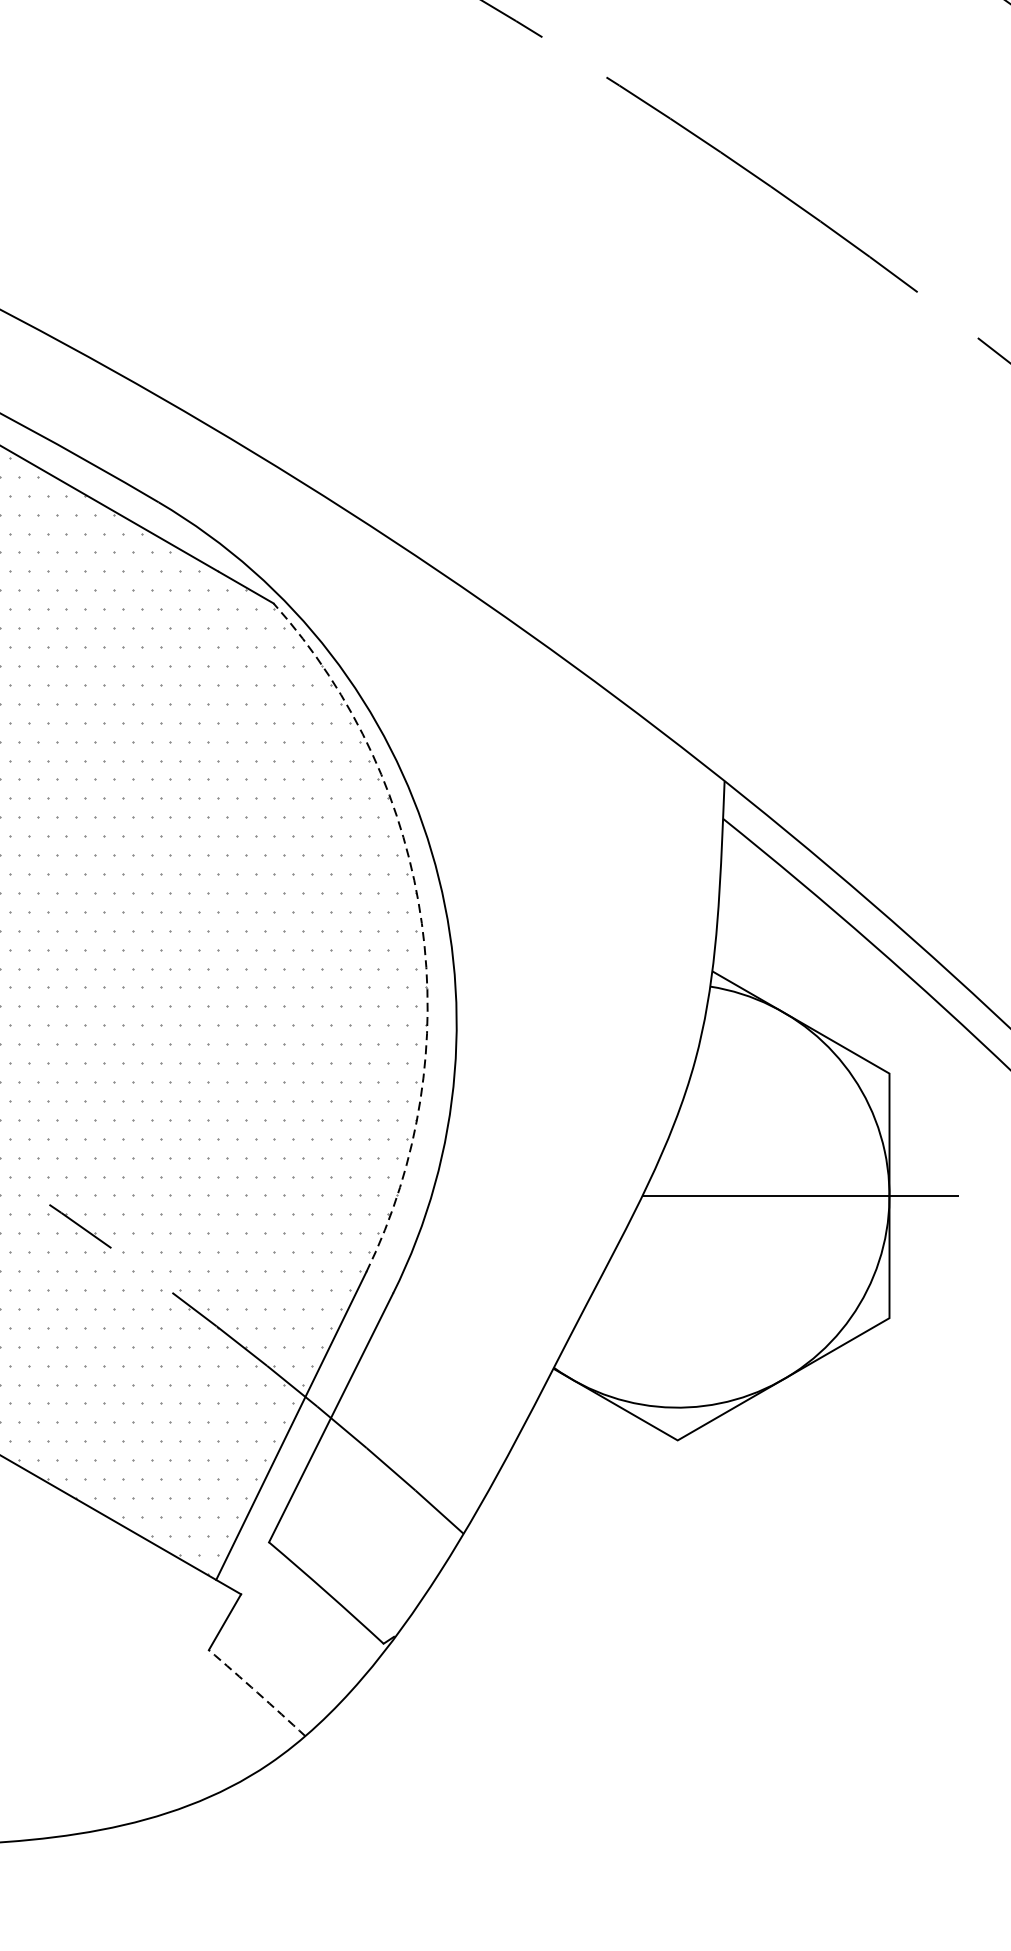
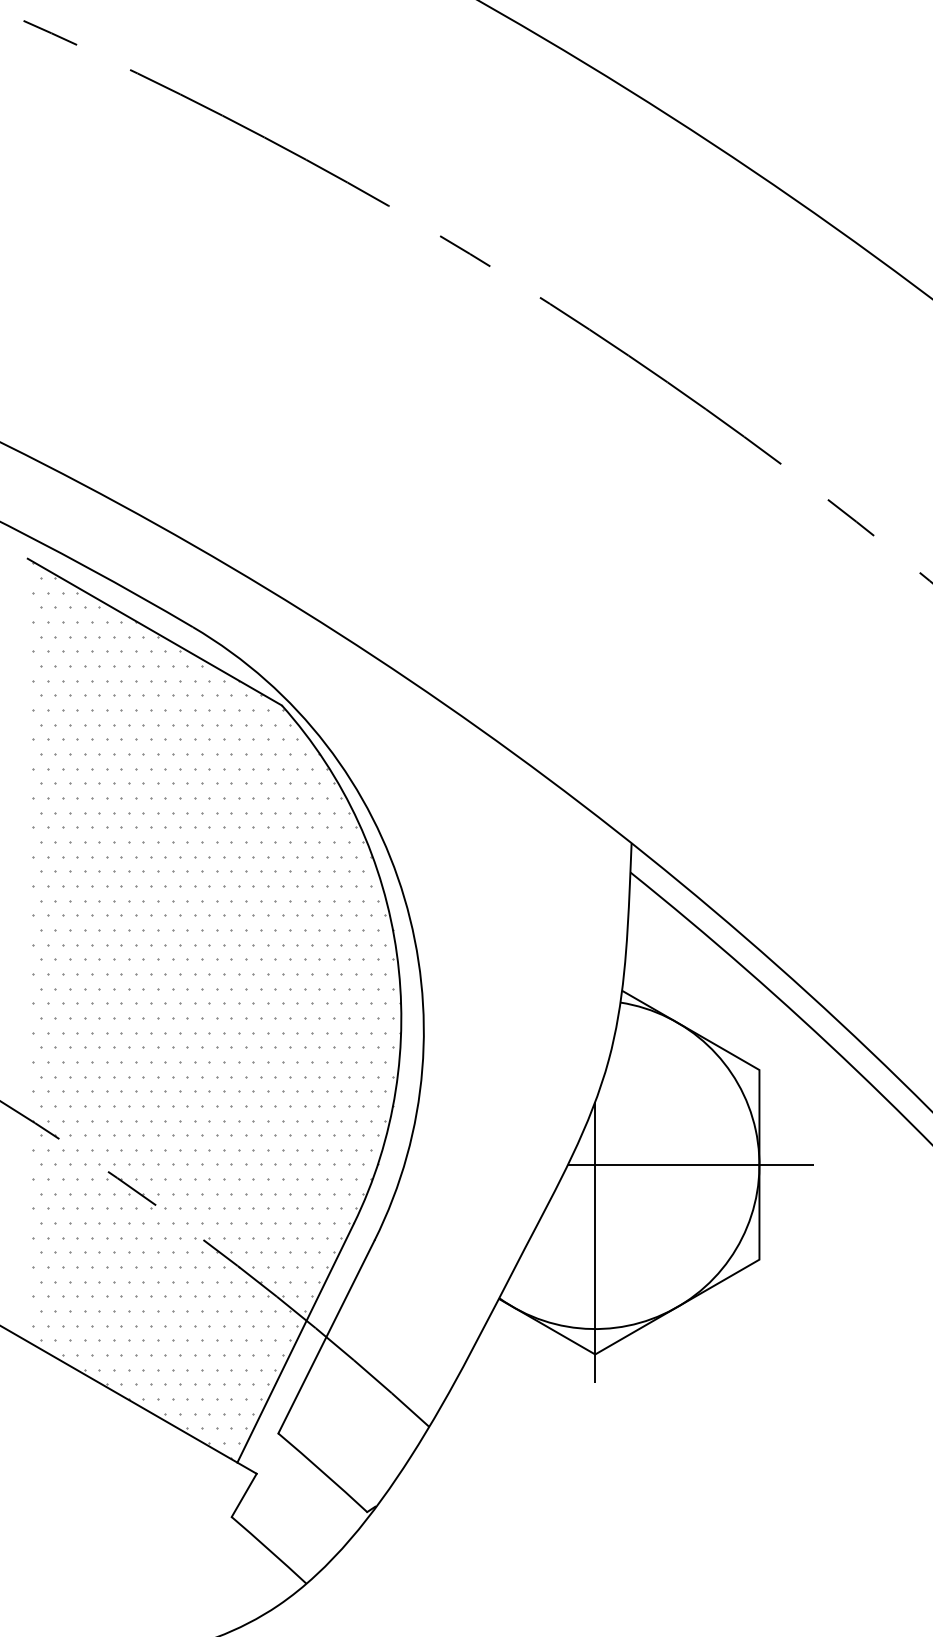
arc: (421, 923) -> (396, 953), dashed -> solid
line: (678, 1296) -> (595, 1242), added
arc: (257, 1693) -> (269, 1550), dashed -> solid

